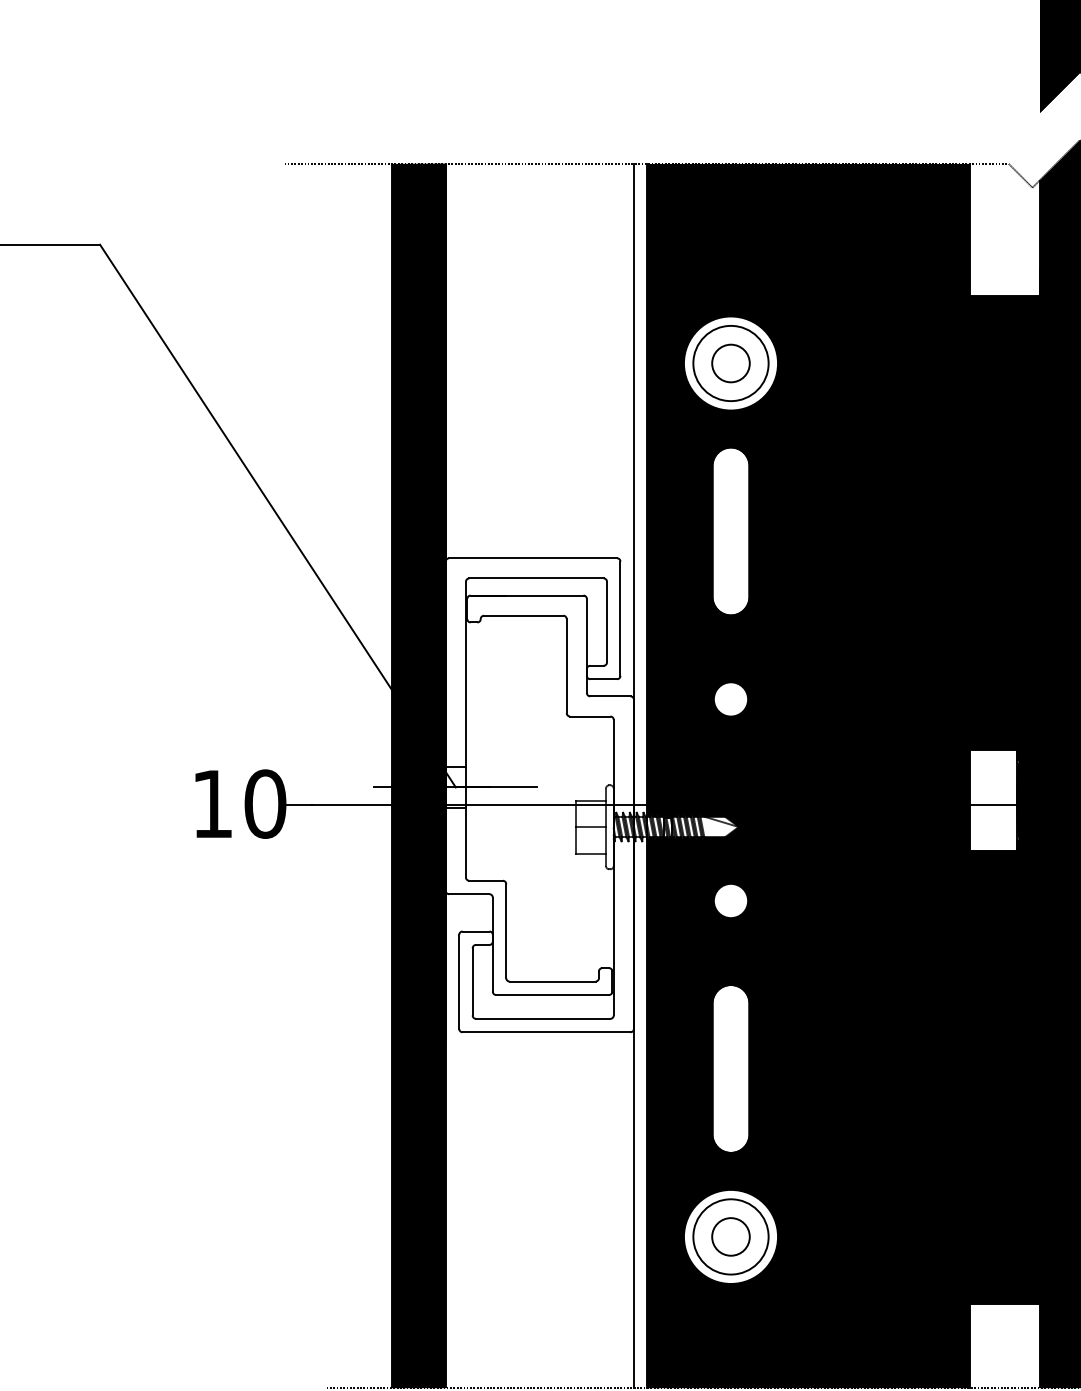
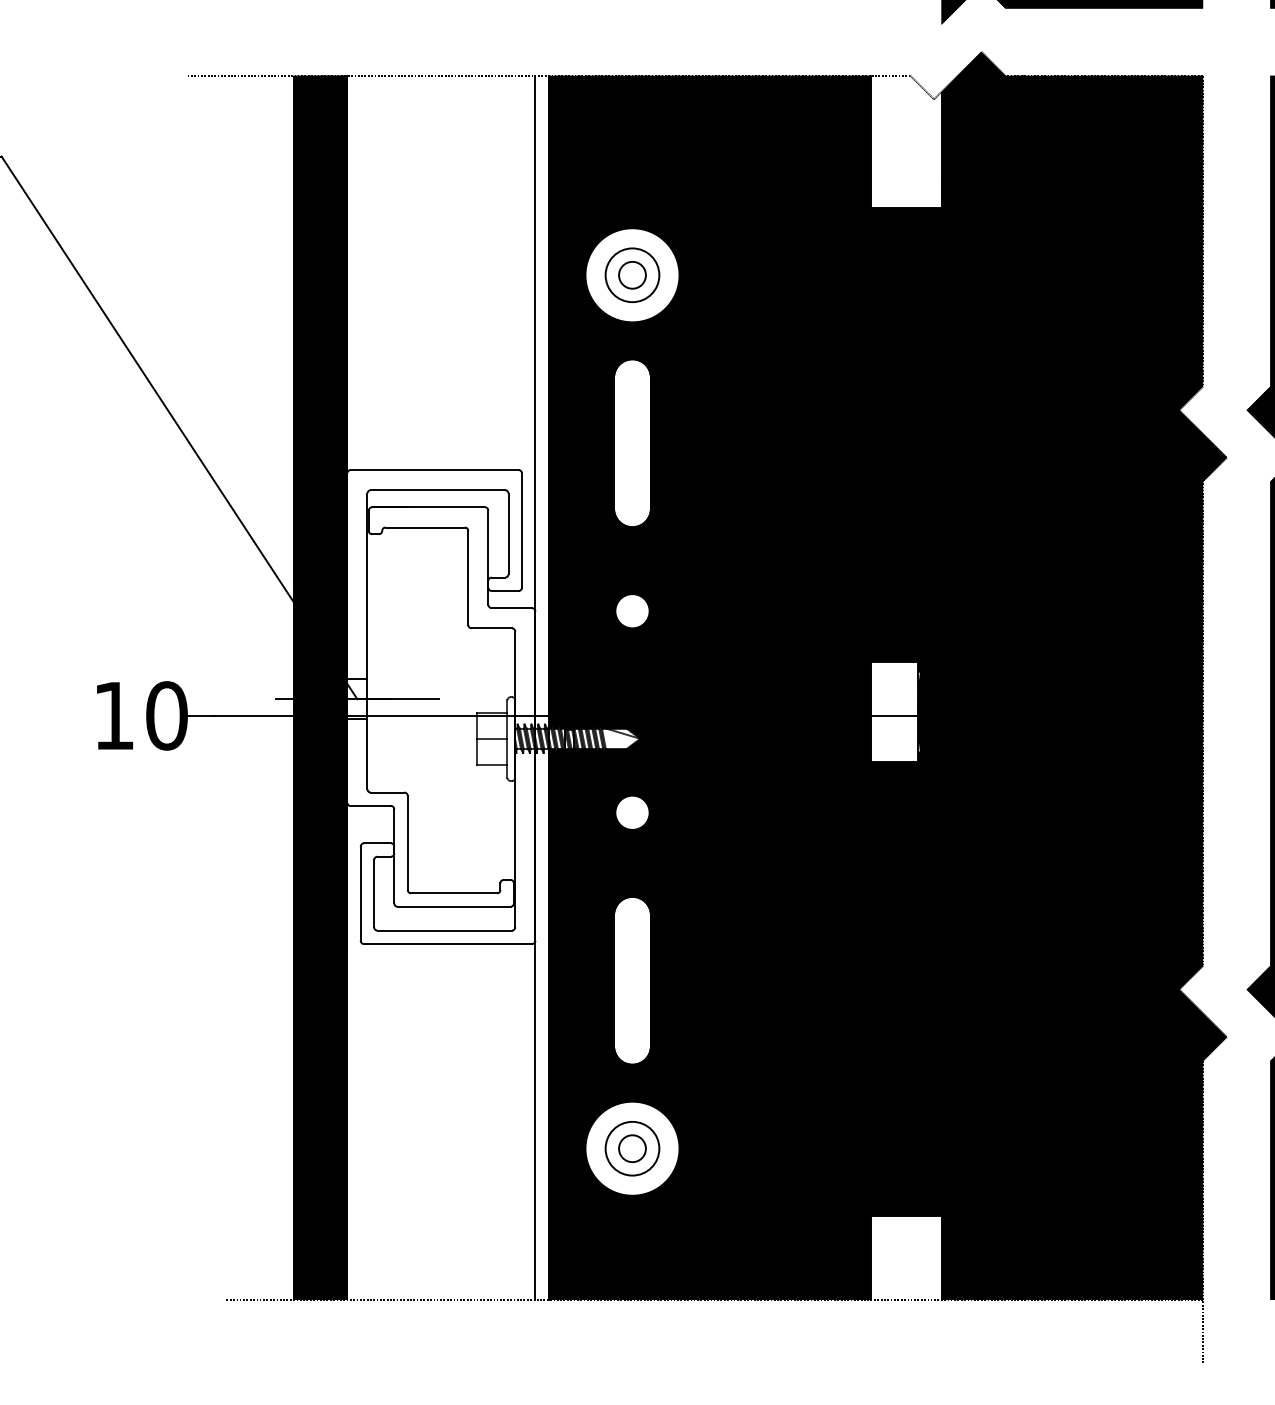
circle: (731, 362) -> (632, 274), size x0.71
circle: (731, 363) -> (632, 275), size x0.71
circle: (731, 1236) -> (632, 1148), size x0.71
circle: (731, 1236) -> (632, 1148), size x0.71

